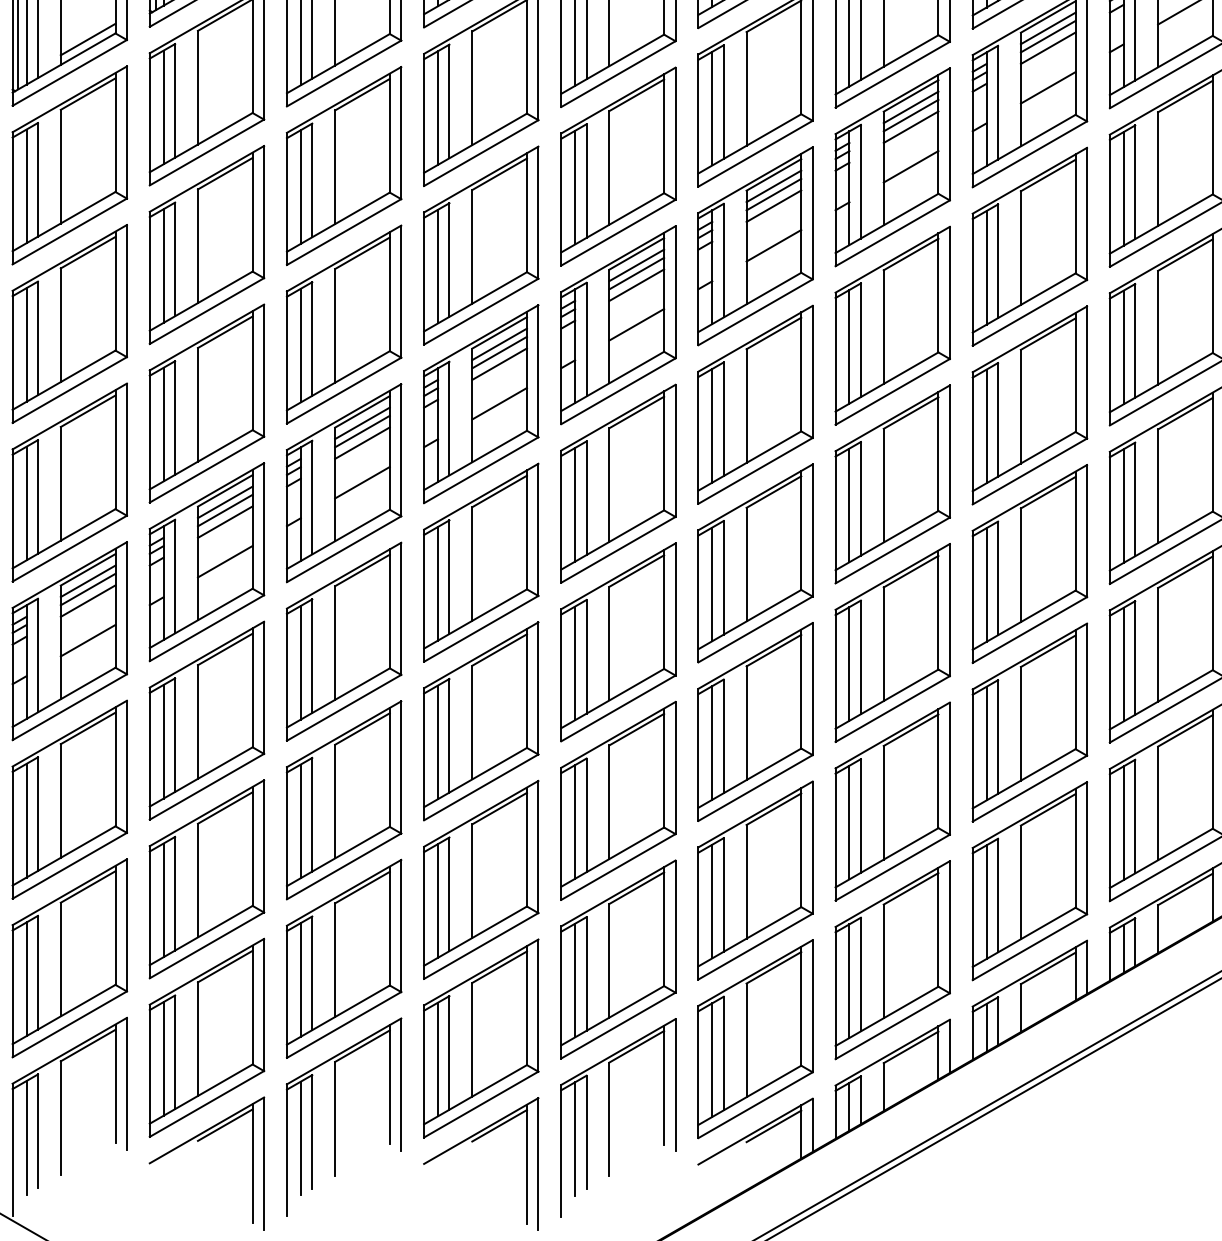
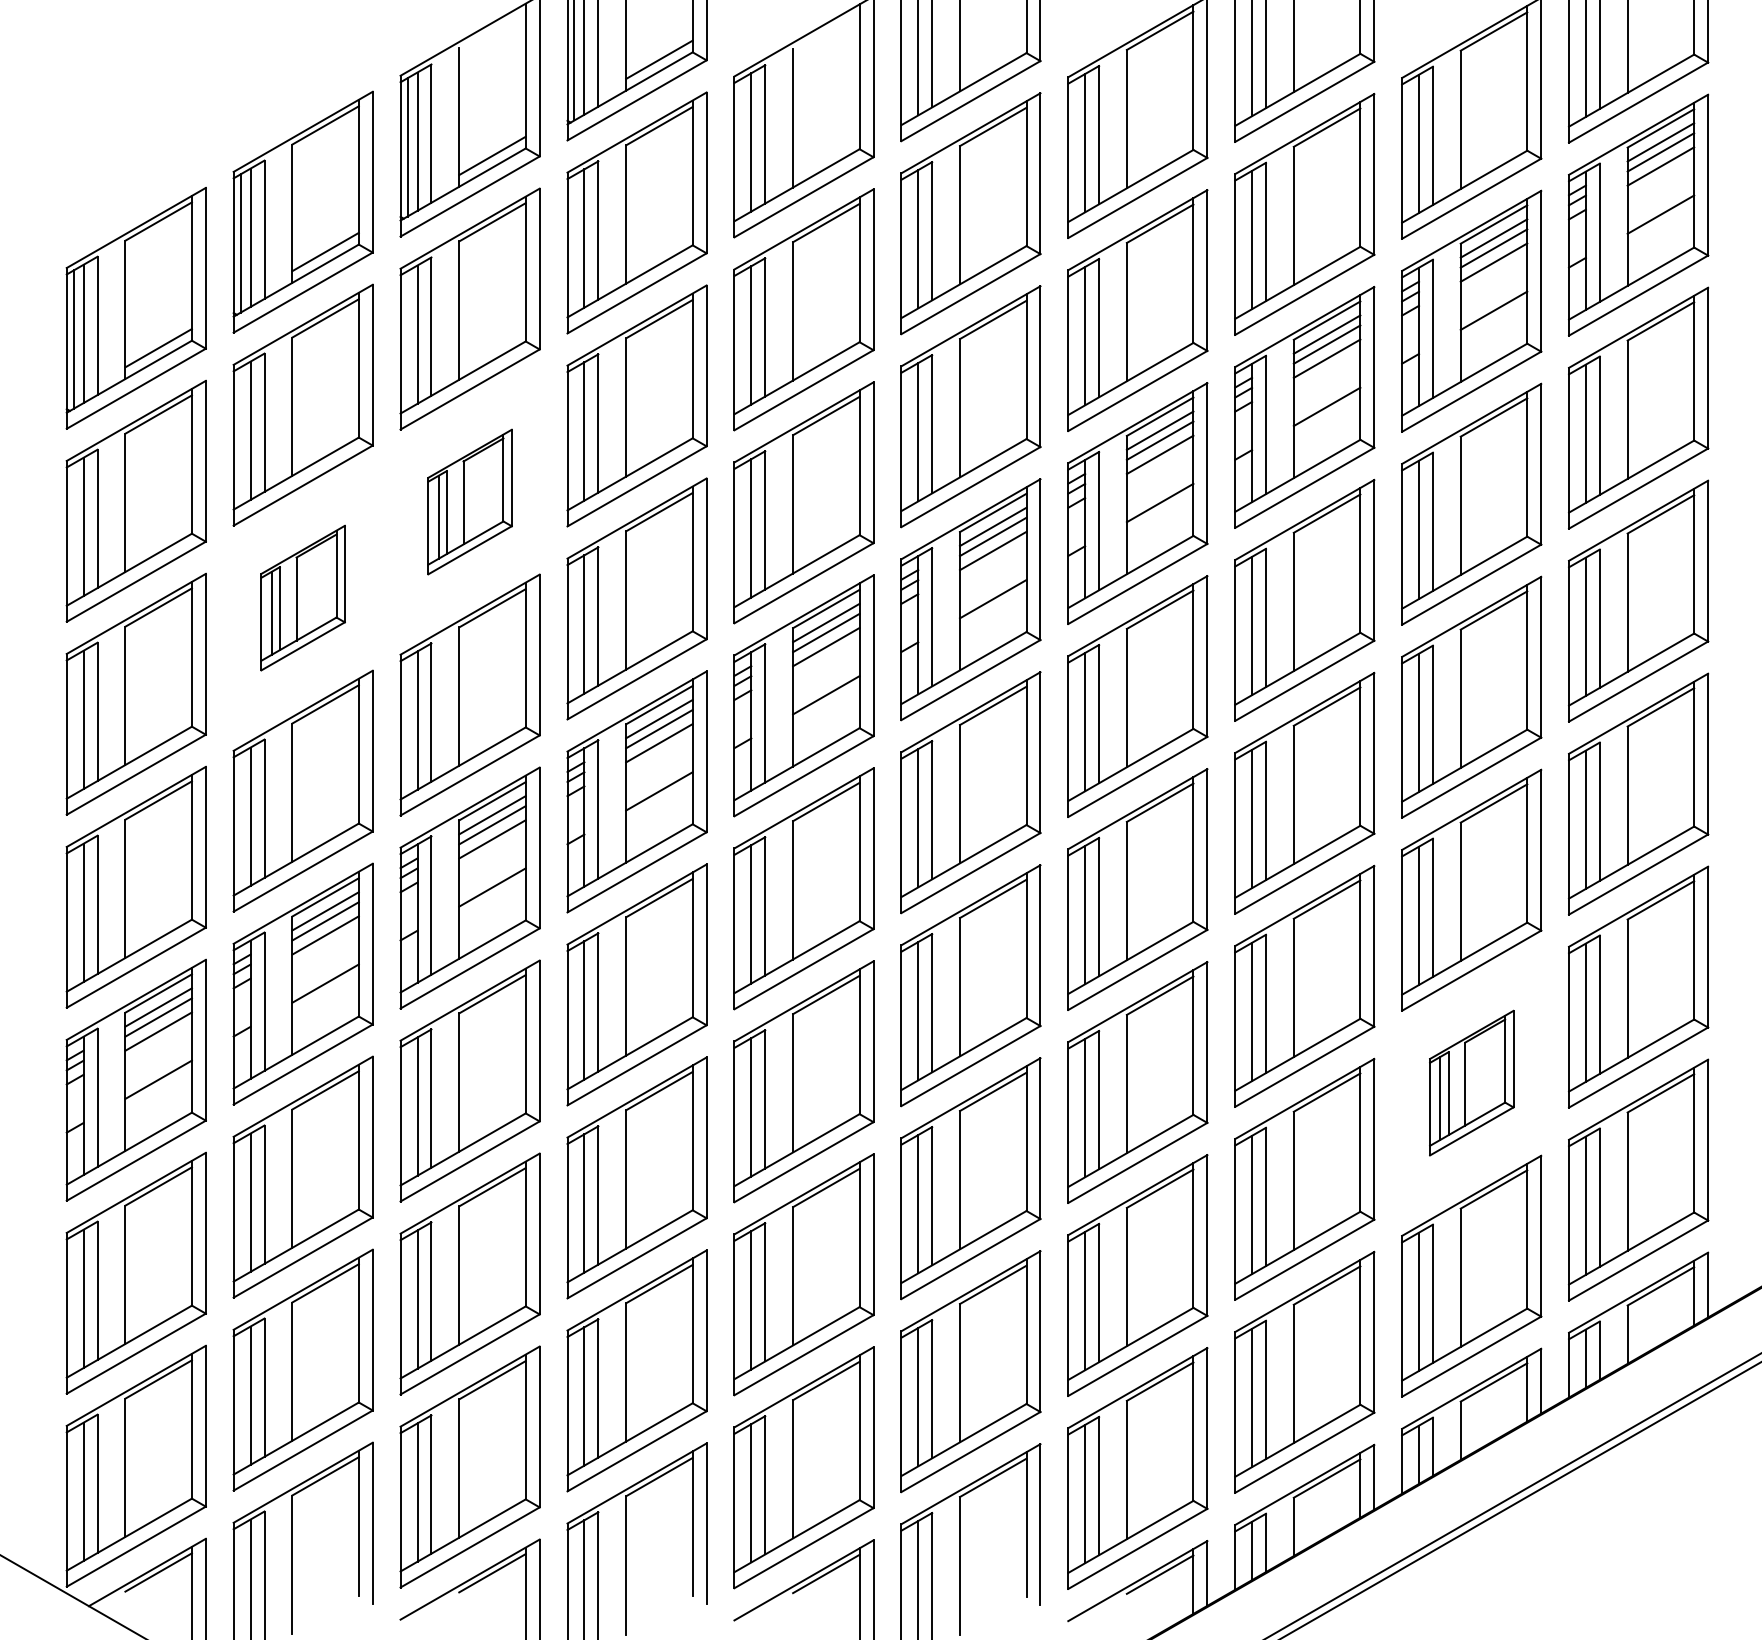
part: (206, 244) -> (469, 501), size x0.6
part: (69, 323) -> (302, 597), size x0.6
part: (1029, 721) -> (1471, 1082), size x0.6

